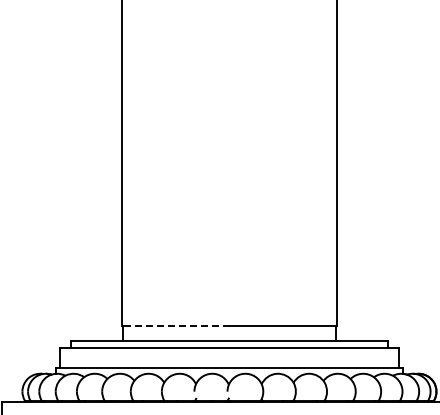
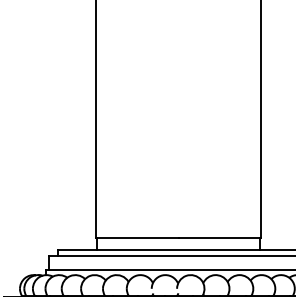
line: (175, 325) -> (137, 238), dashed -> solid

